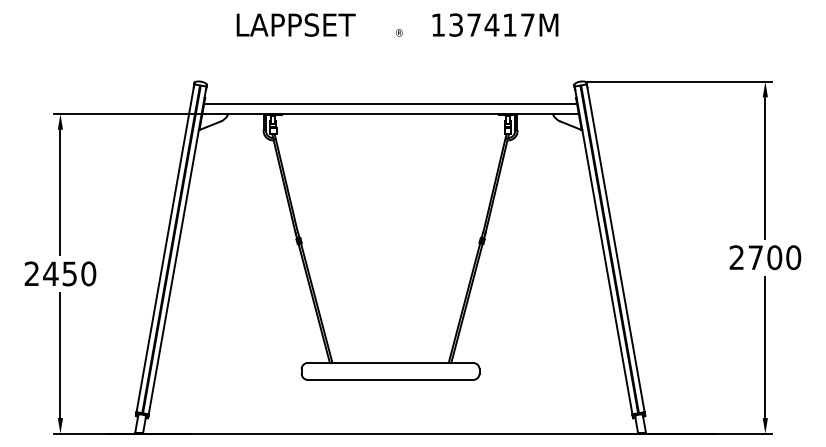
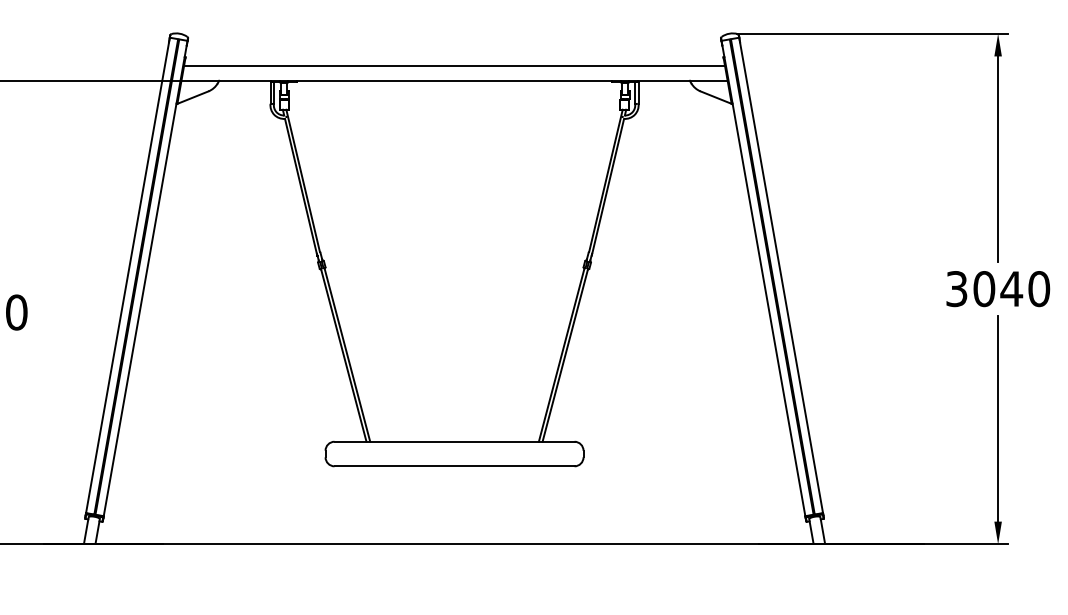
text: (755, 257) -> (983, 288), 2700 -> 3040

